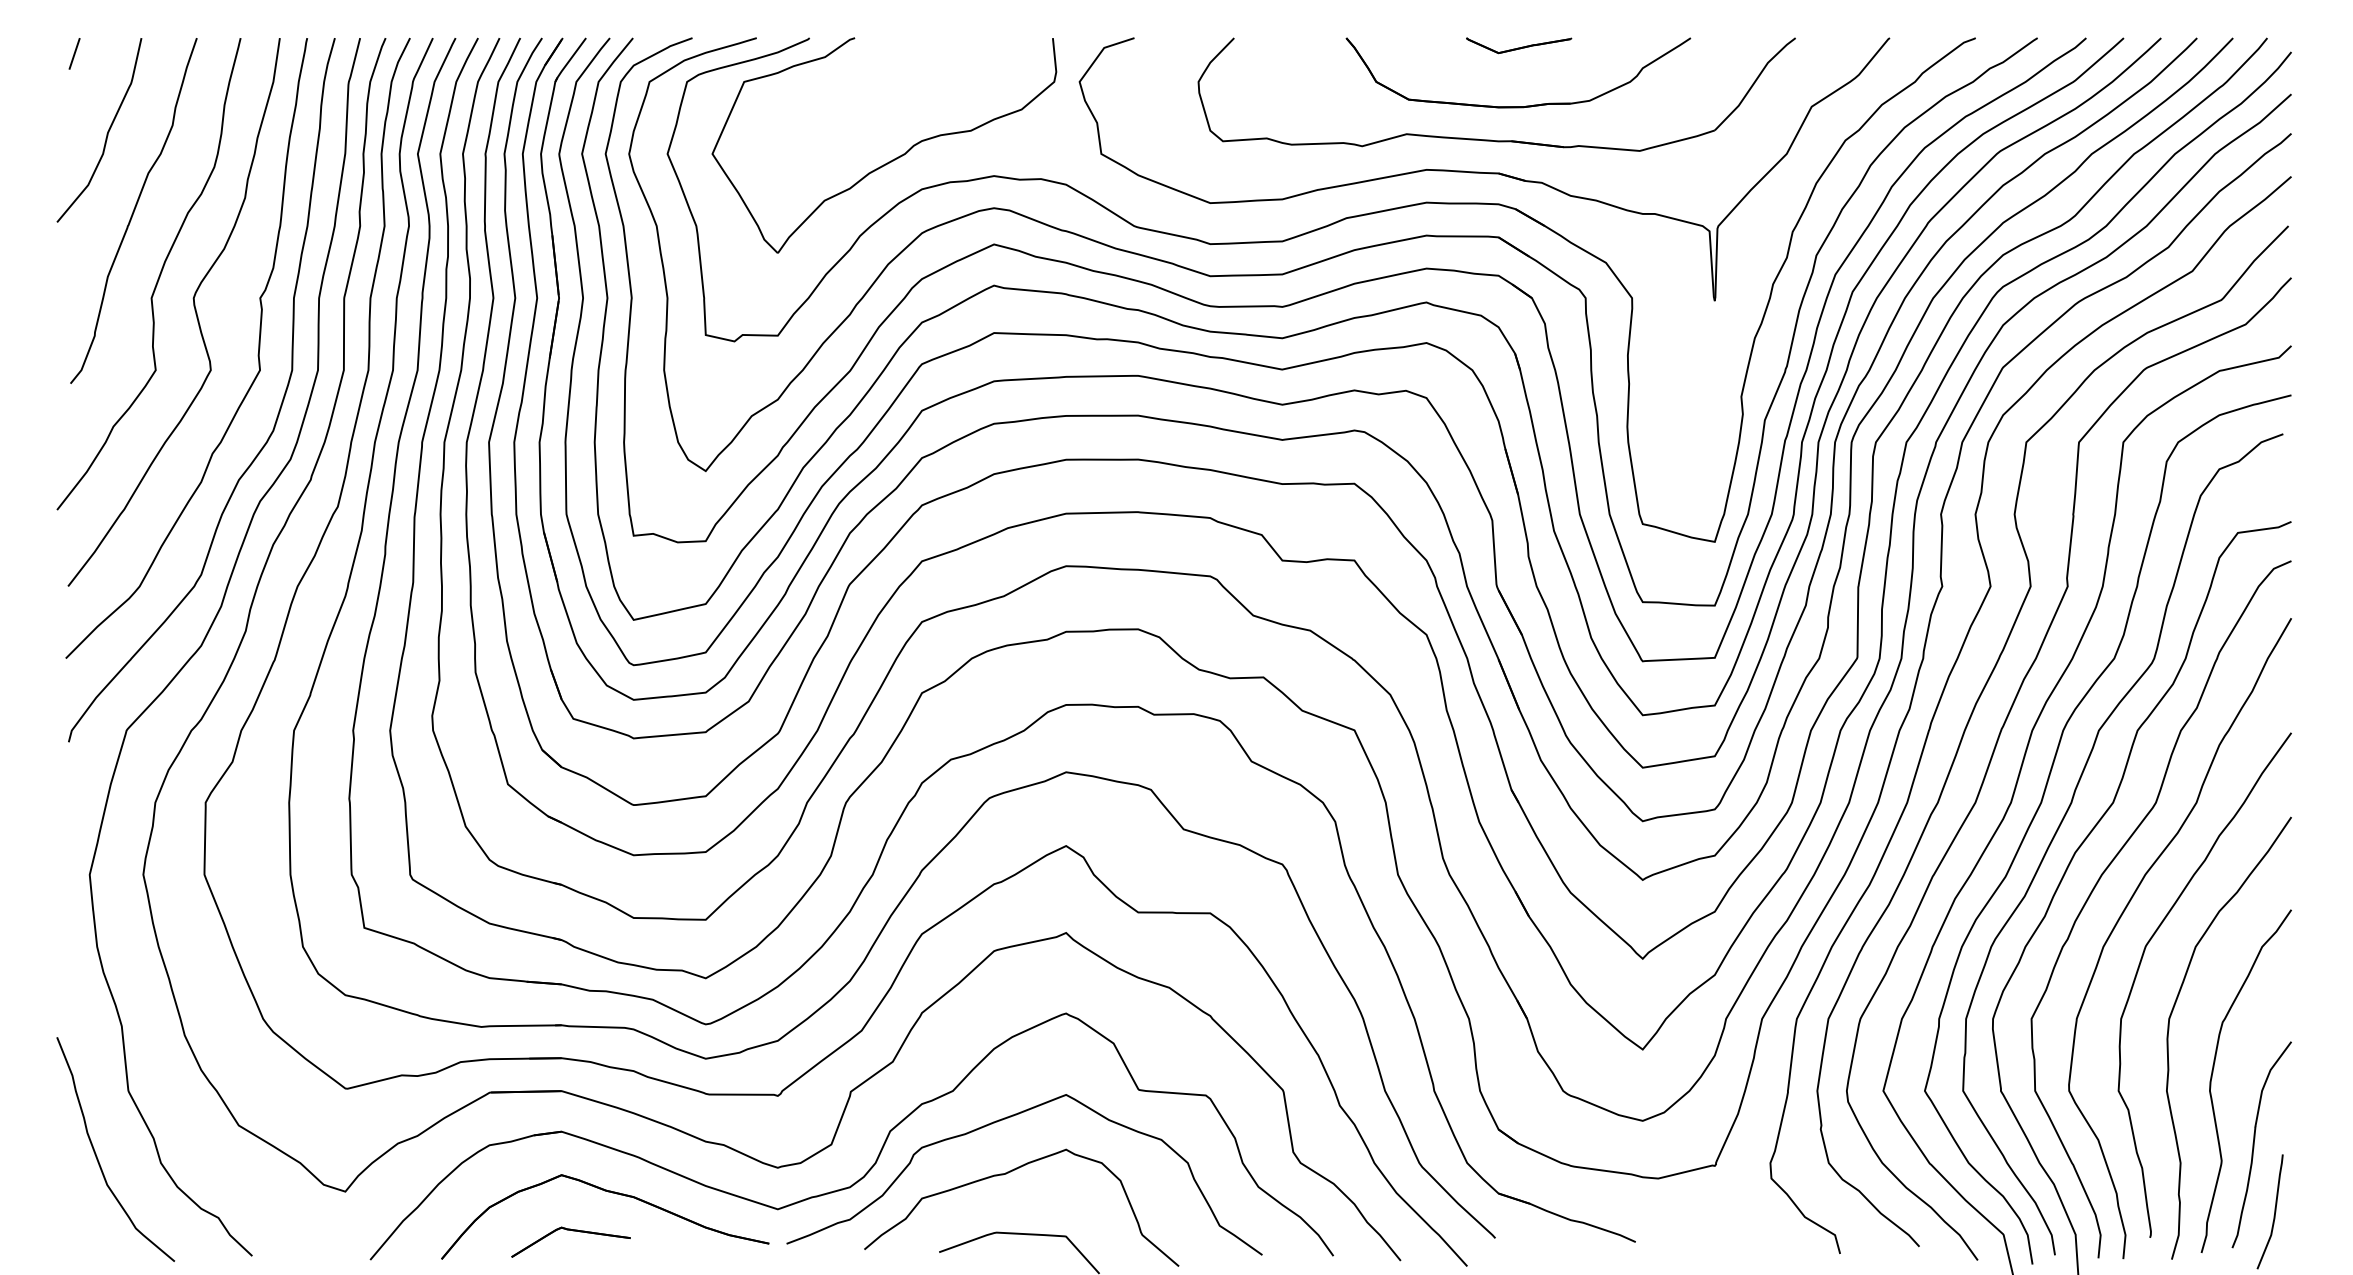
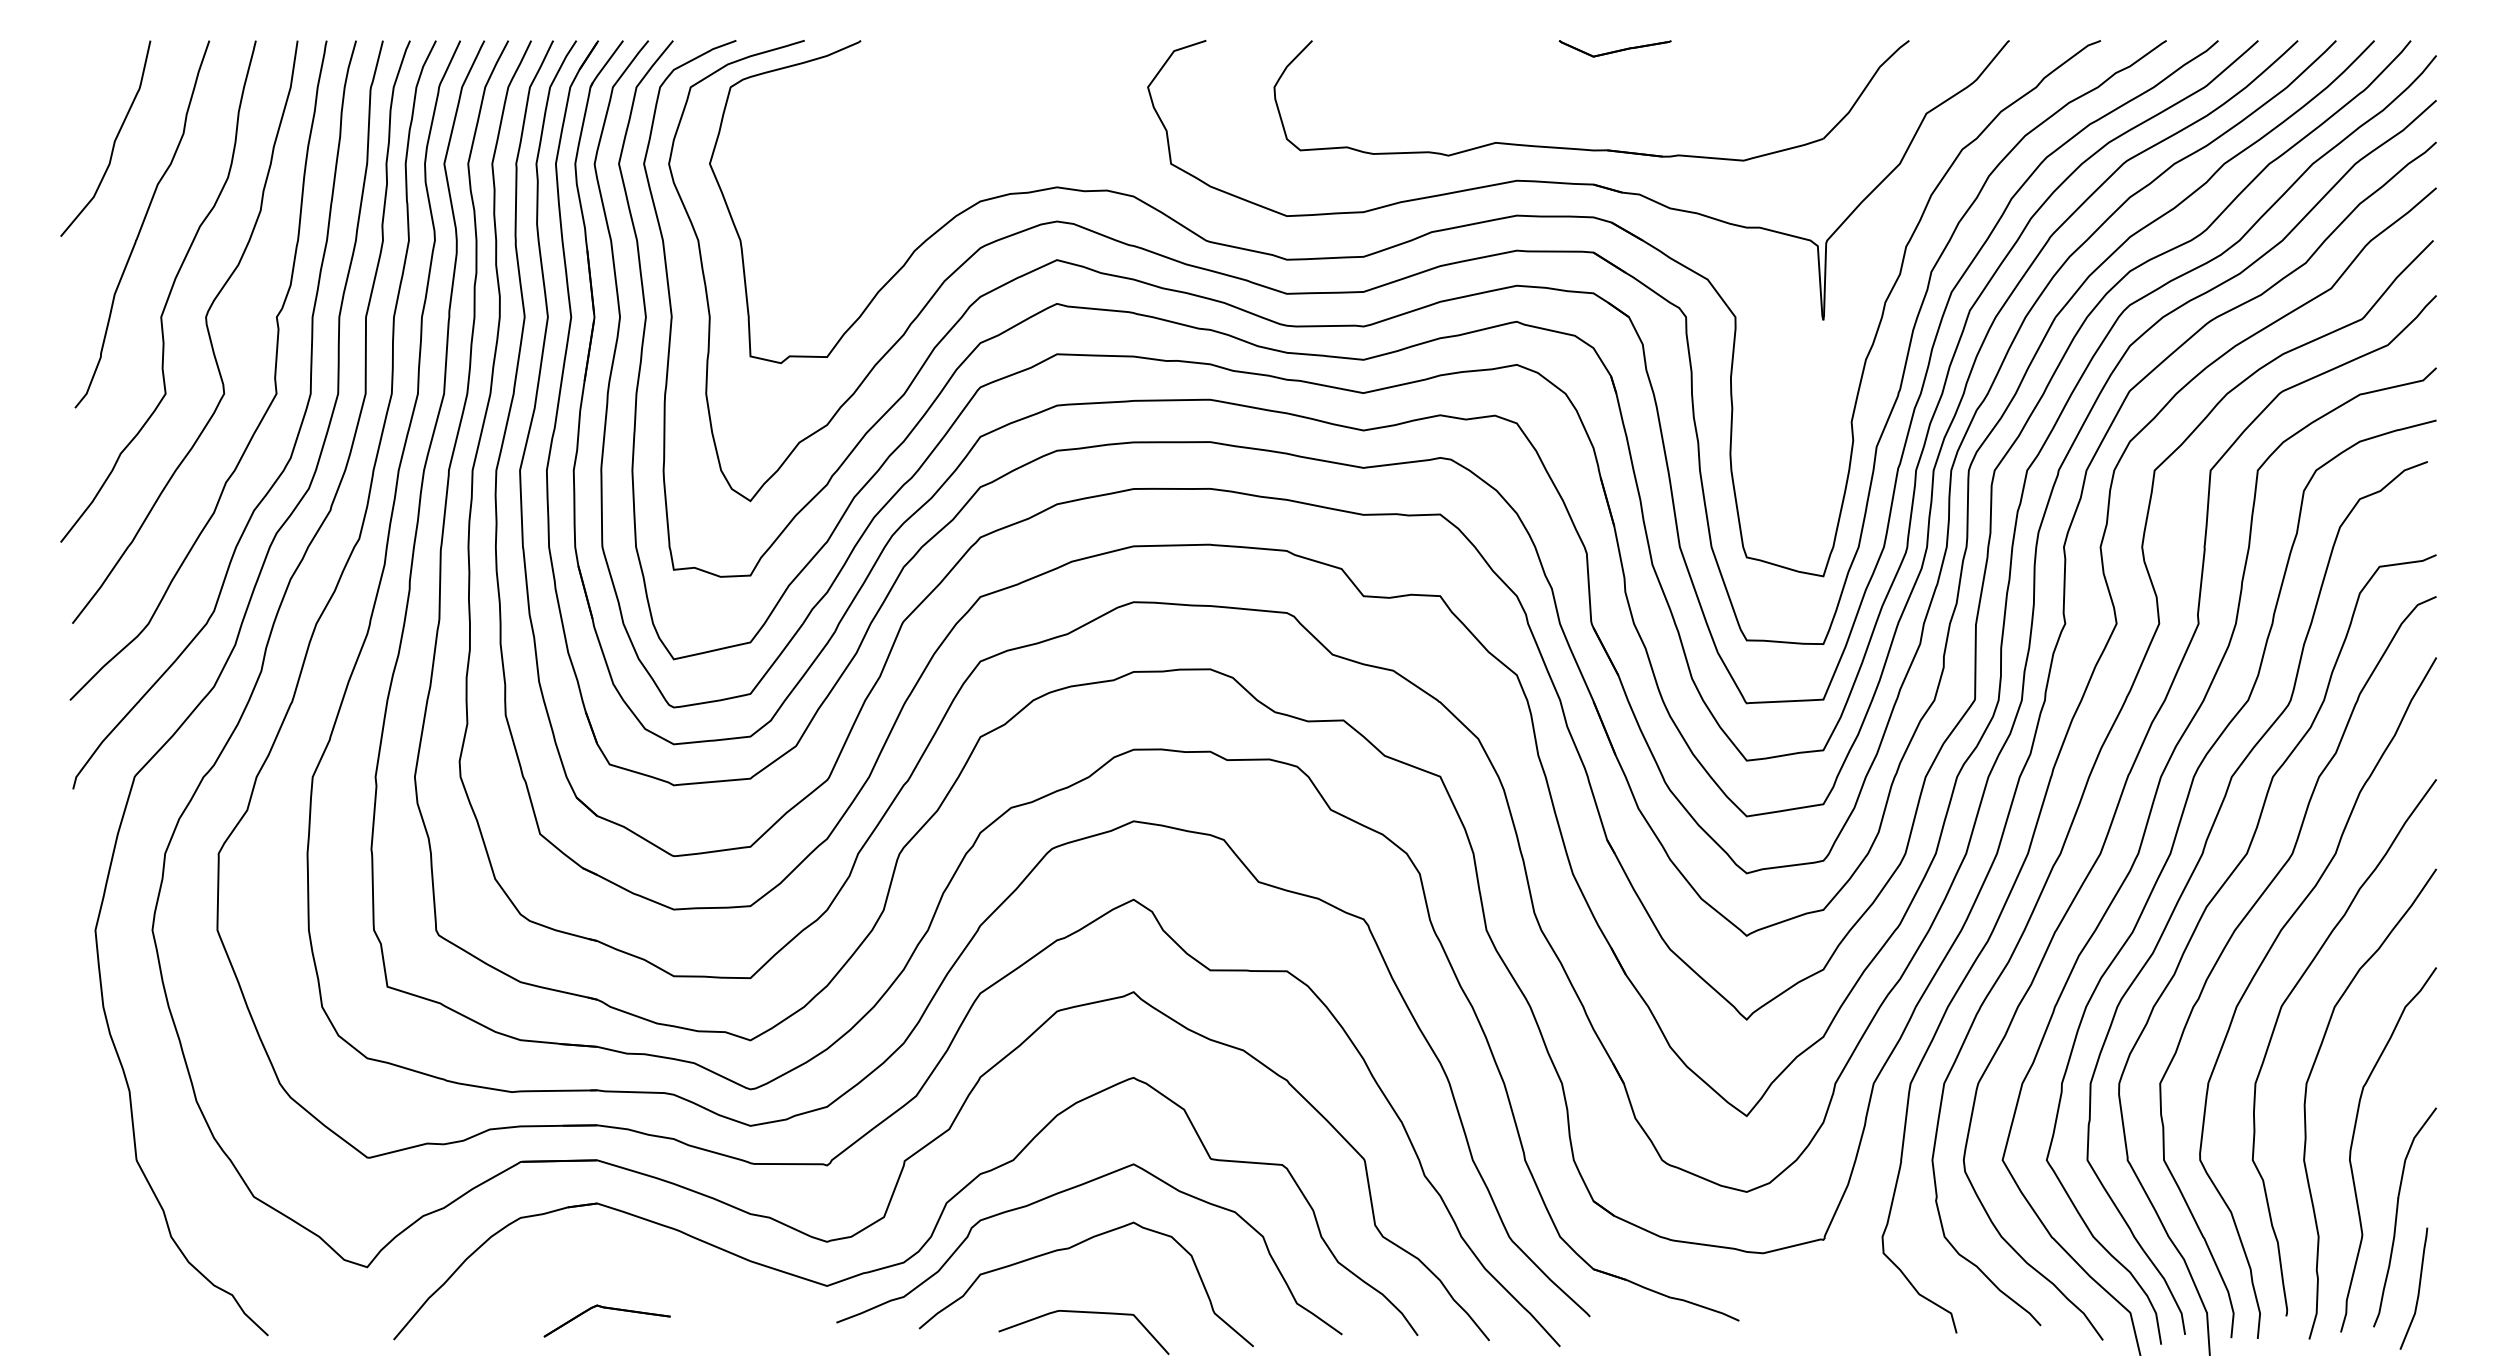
line: (74, 53) -> (79, 57), removed
part: (1526, 105) -> (1623, 112), removed
part: (892, 159) -> (949, 169), removed
curve: (98, 1158) -> (104, 1231), removed
part: (612, 1193) -> (651, 1269), removed

